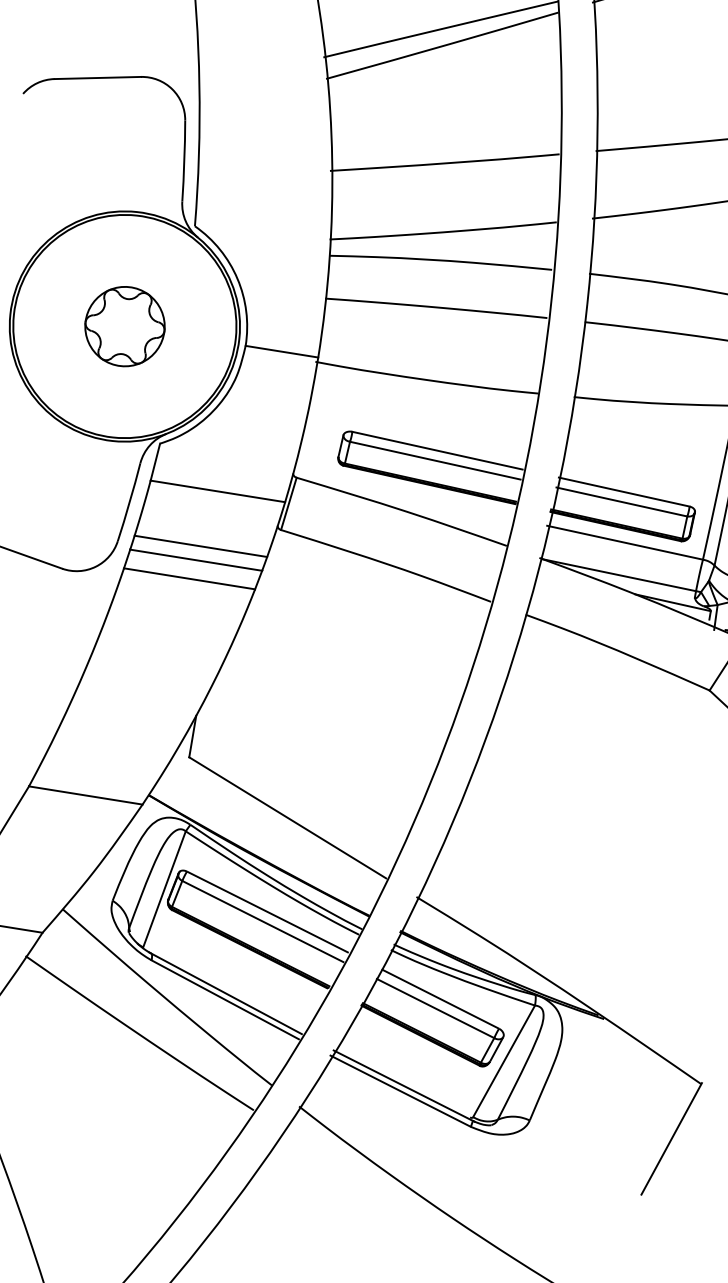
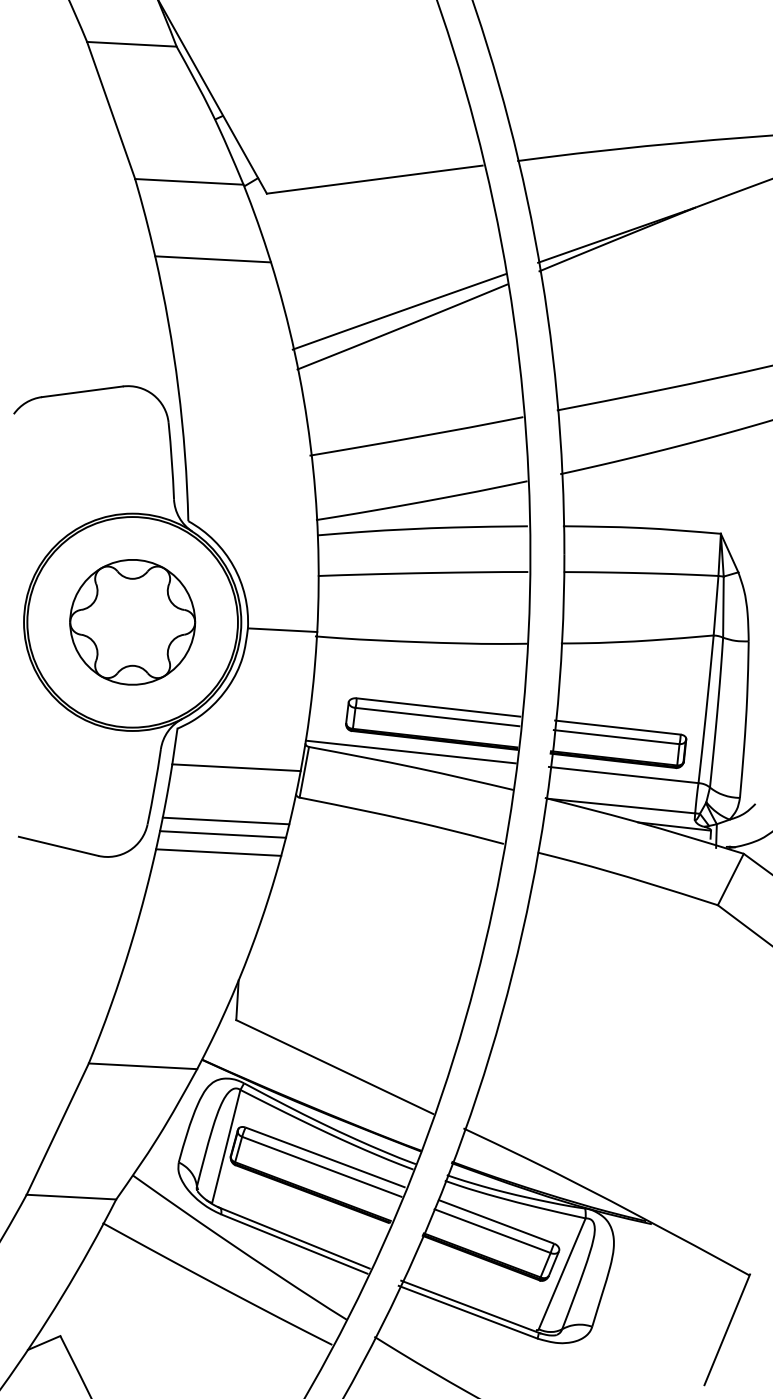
part: (124, 326) -> (132, 622), size x1.67
line: (403, 493) -> (410, 751), added

